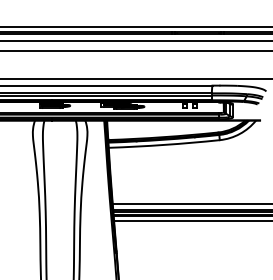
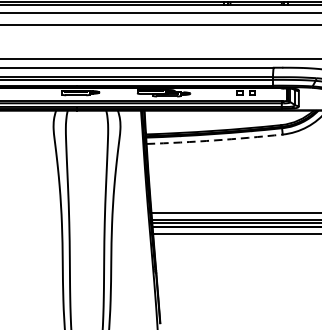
arc: (164, 144) -> (214, 139), solid -> dashed

